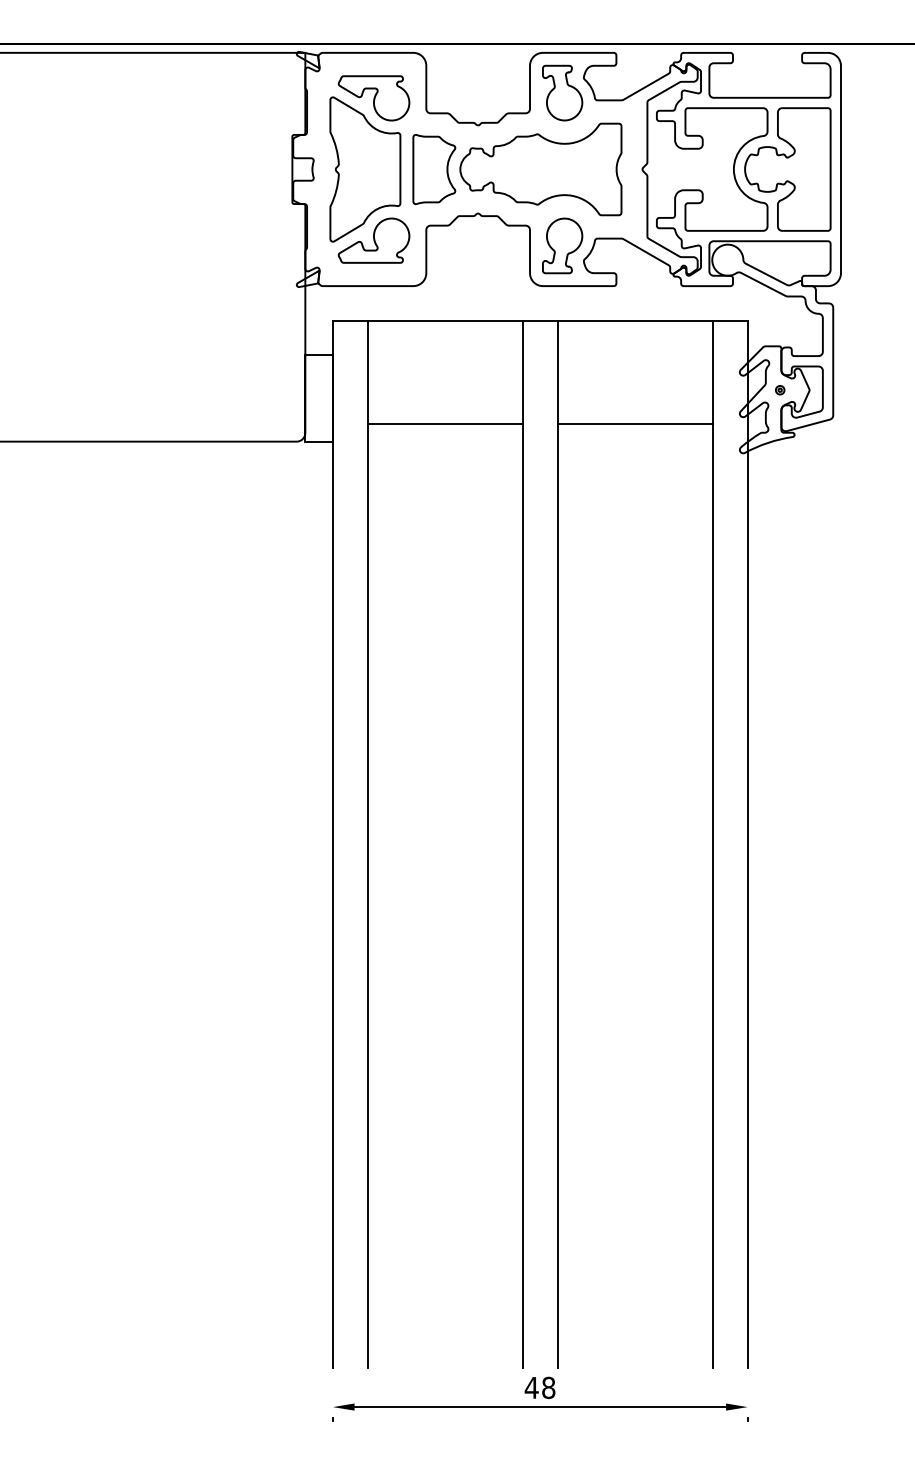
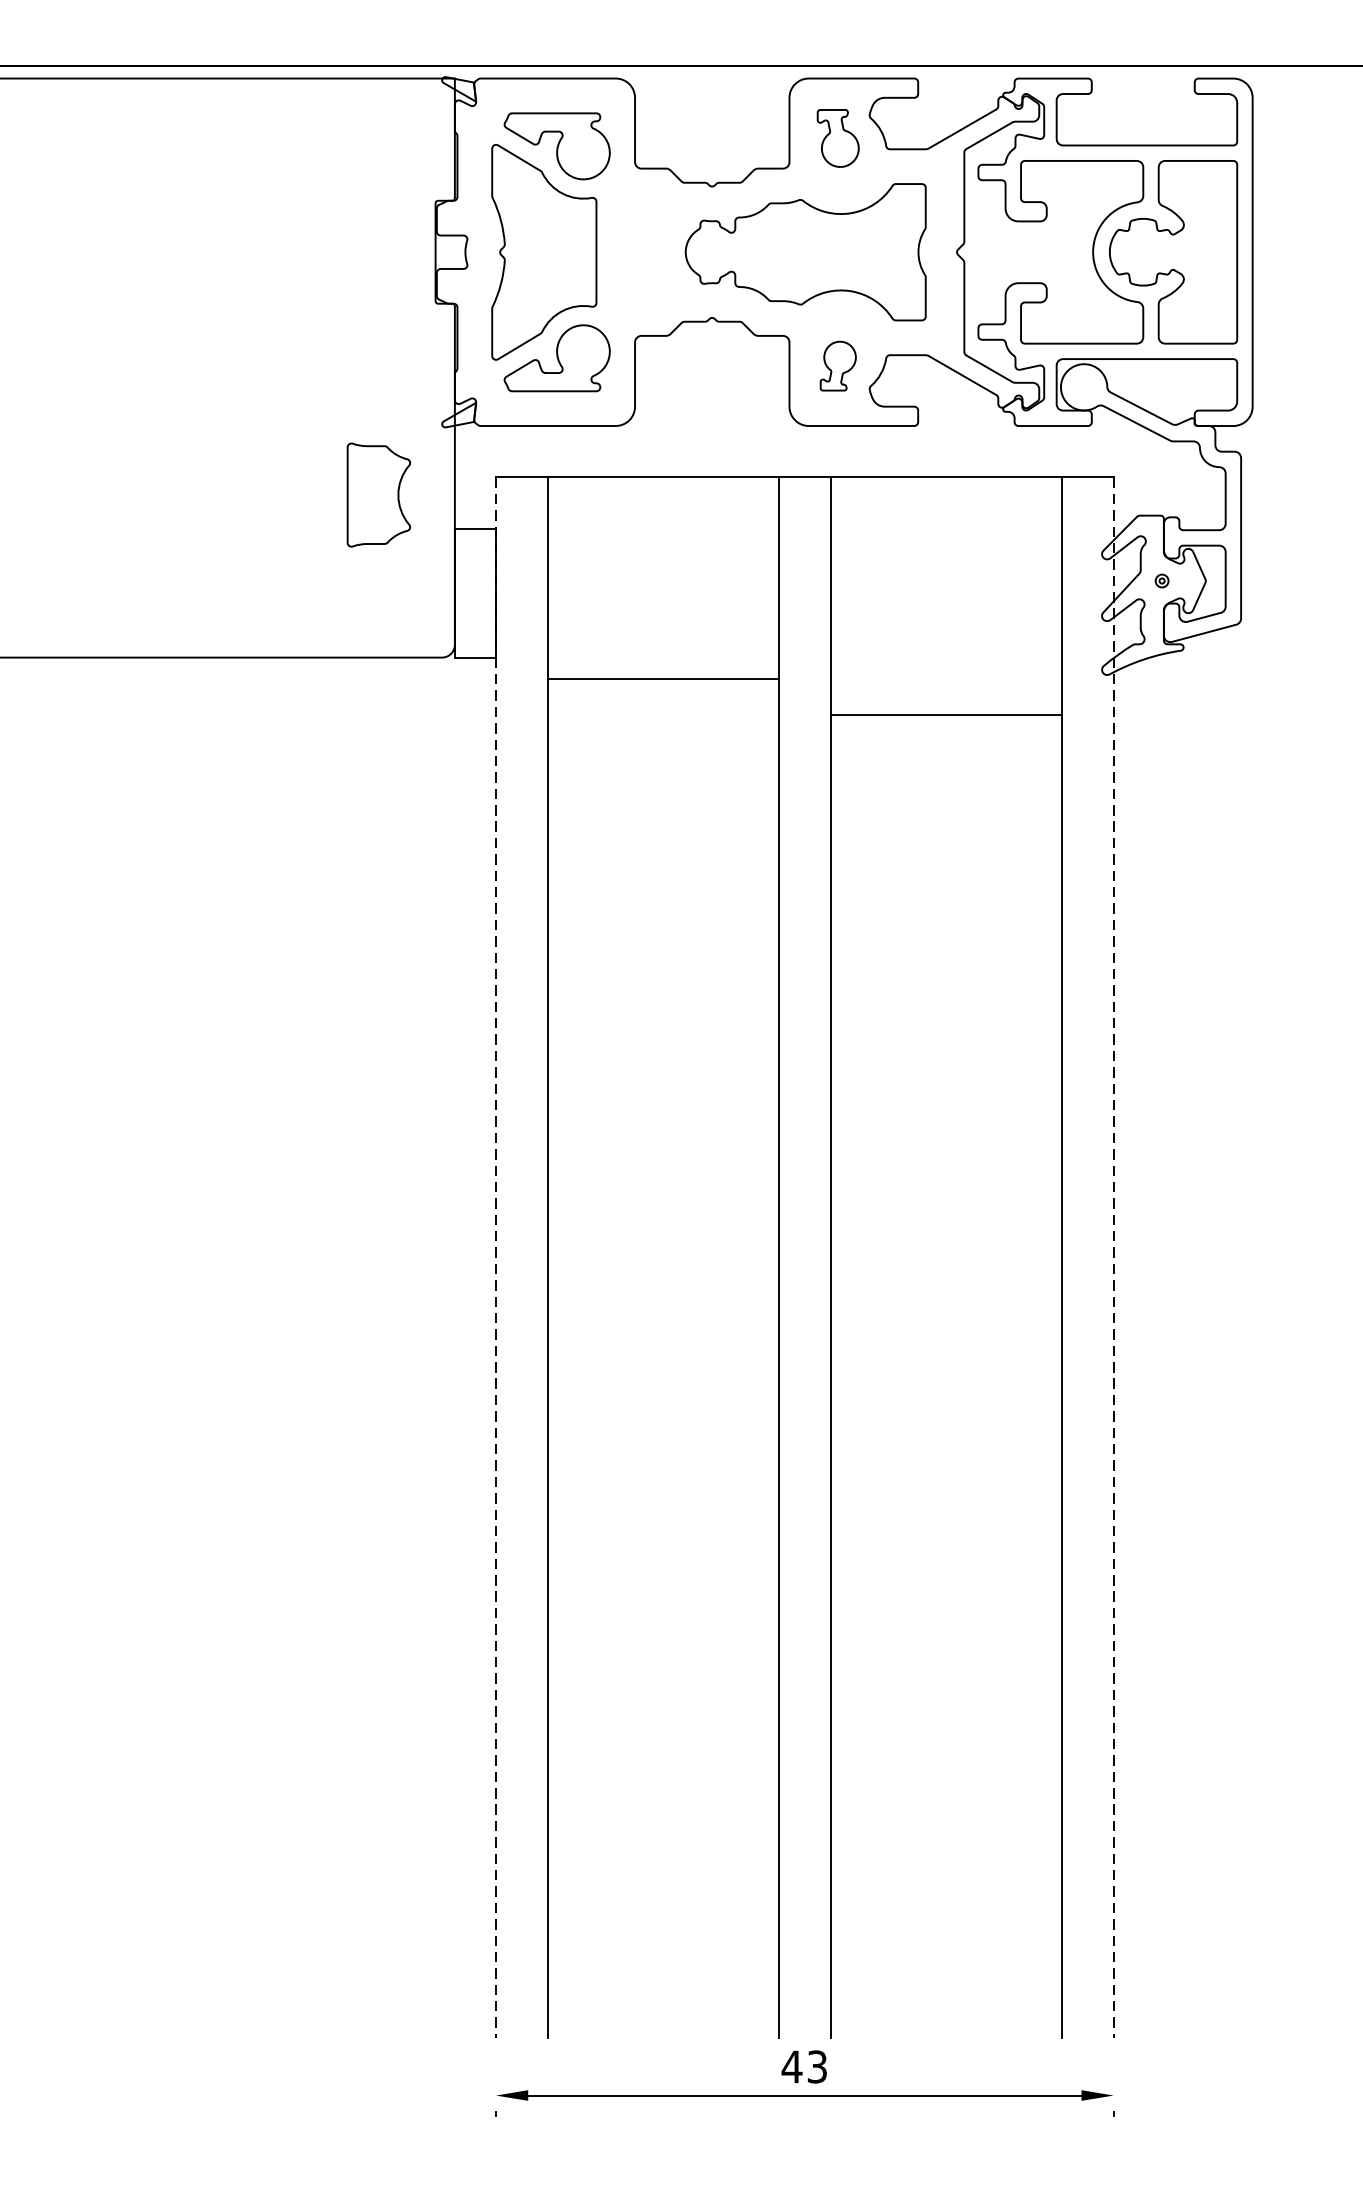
part: (562, 92) -> (837, 137), size x0.7
curve: (446, 169) -> (397, 495), moved
part: (562, 245) -> (837, 365), size x0.6
line: (445, 424) -> (663, 679), moved
line: (635, 424) -> (946, 715), moved
line: (332, 844) -> (495, 1257), solid -> dashed
line: (747, 844) -> (1113, 1257), solid -> dashed
text: (548, 1387) -> (817, 2066), 48 -> 43

